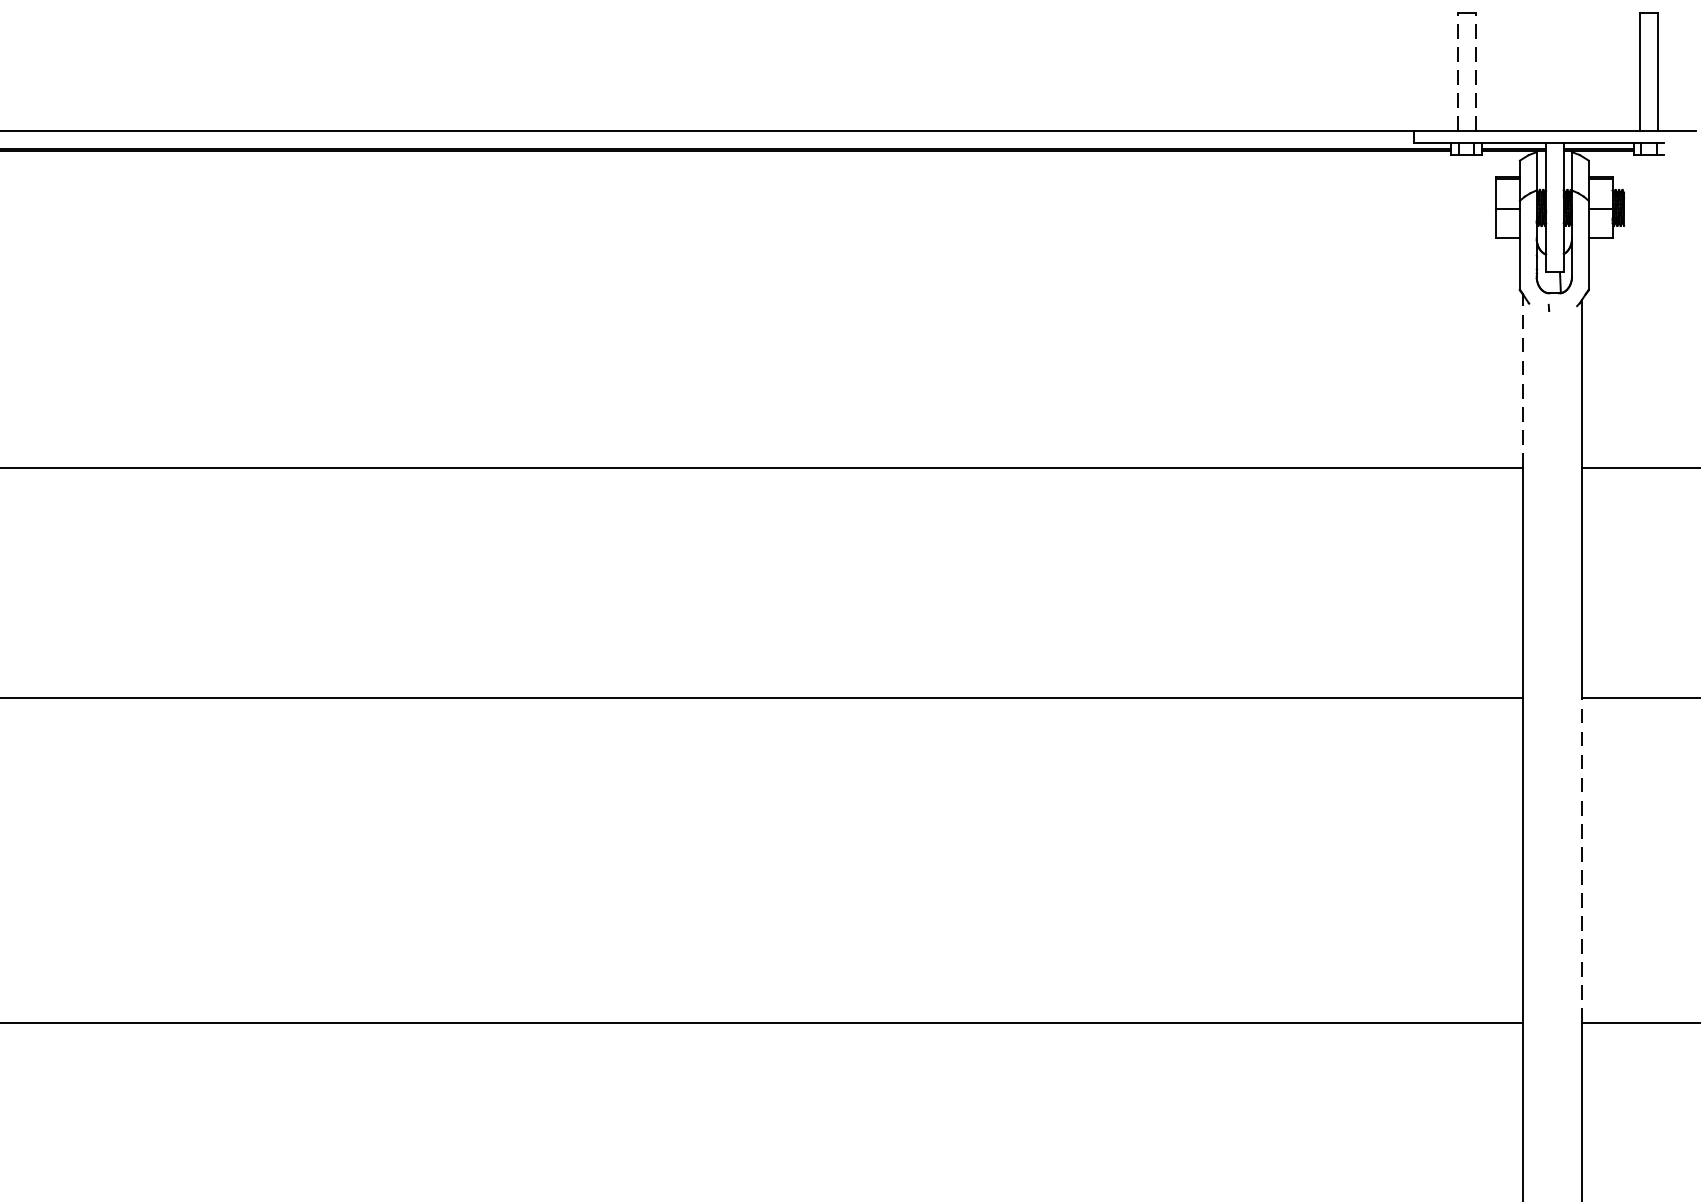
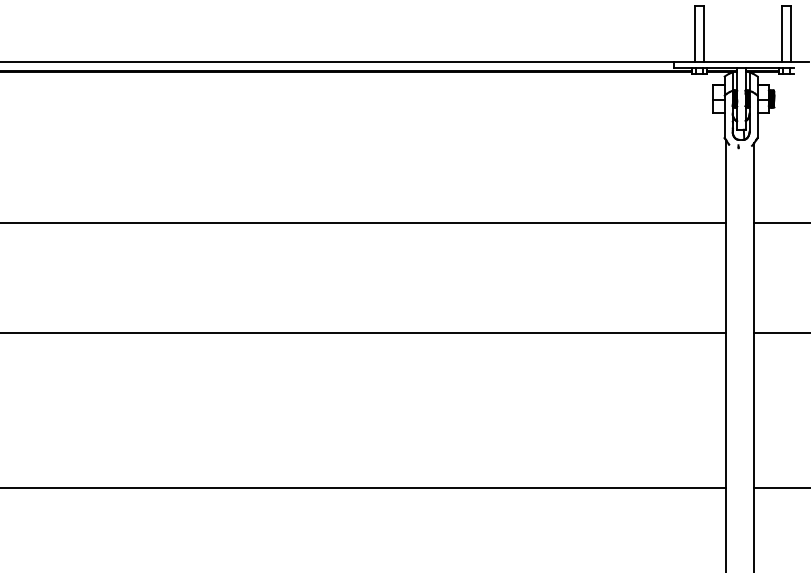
line: (1458, 70) -> (695, 33), dashed -> solid
line: (1475, 70) -> (703, 33), dashed -> solid
line: (1523, 380) -> (726, 181), dashed -> solid
line: (1582, 861) -> (754, 410), dashed -> solid

